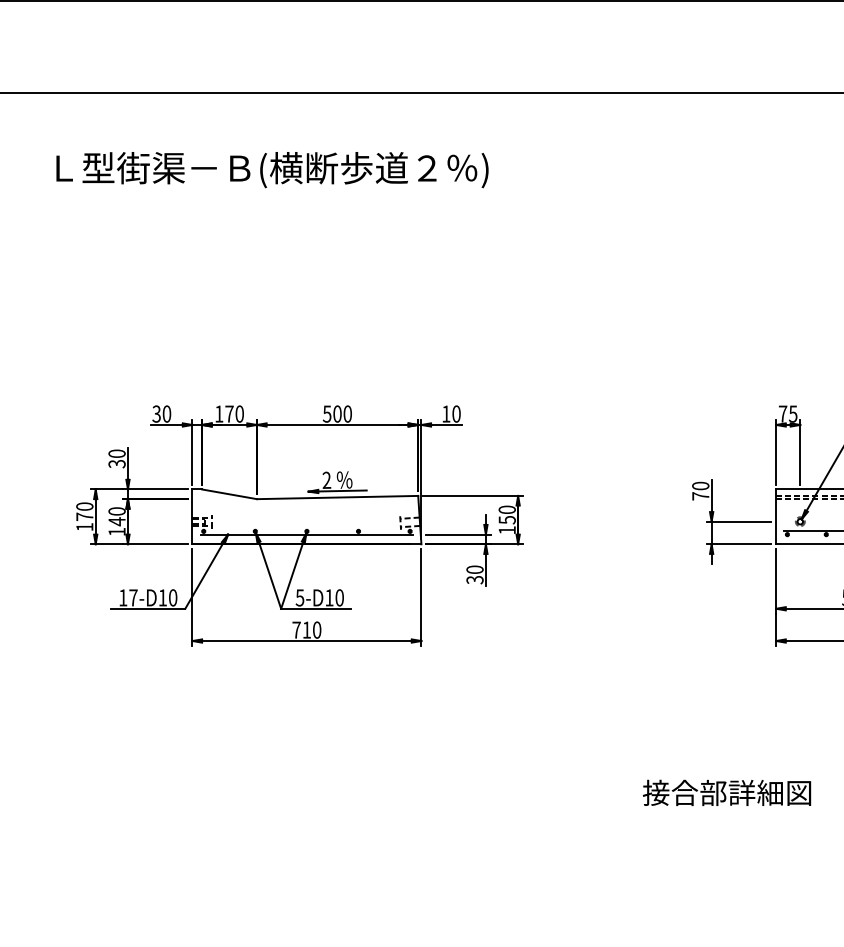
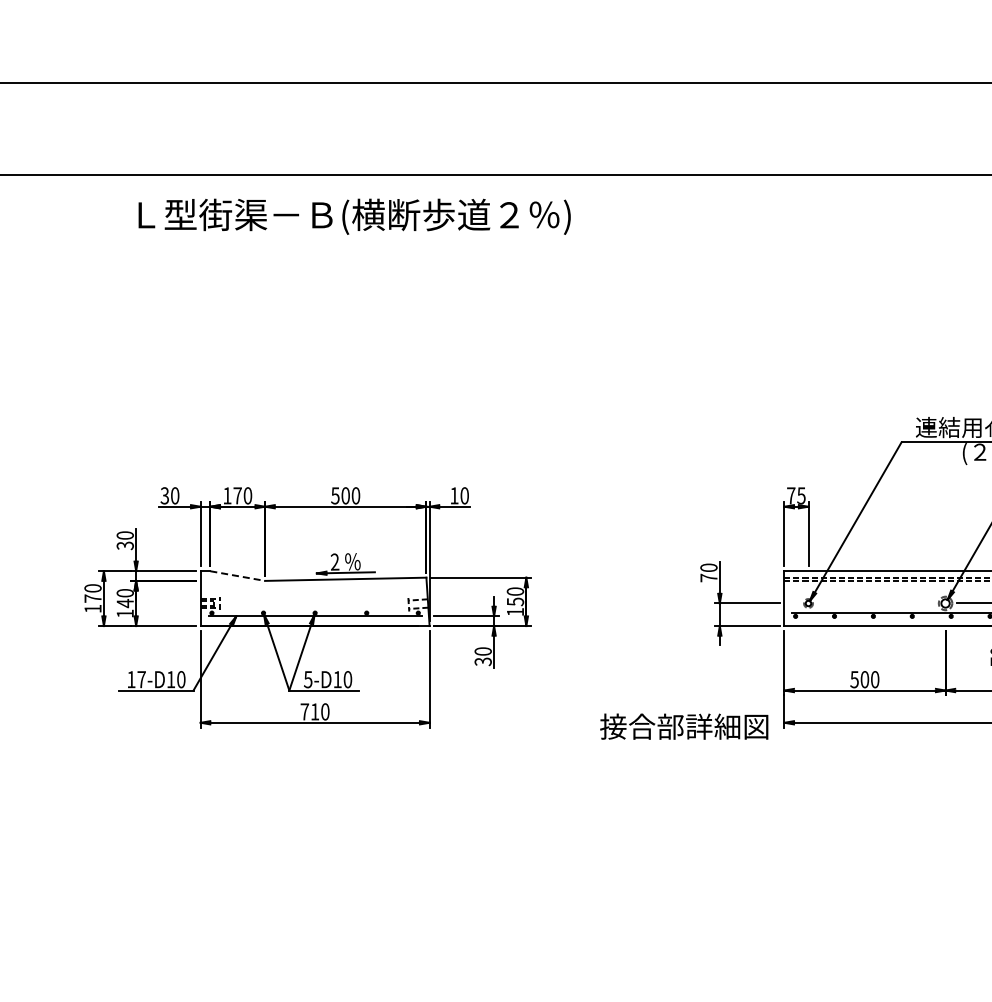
text: (272, 169) -> (354, 216), moved
line: (229, 494) -> (237, 576), solid -> dashed
text: (727, 792) -> (684, 726), moved

